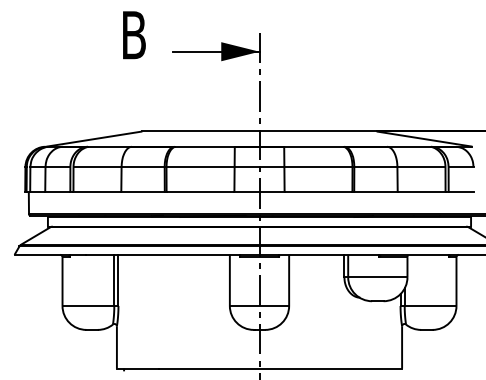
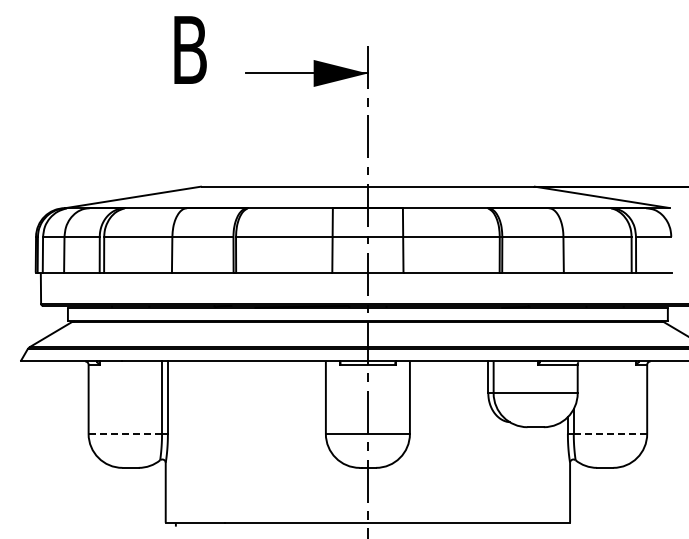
line: (88, 305) -> (125, 433), solid -> dashed
line: (430, 305) -> (610, 433), solid -> dashed

